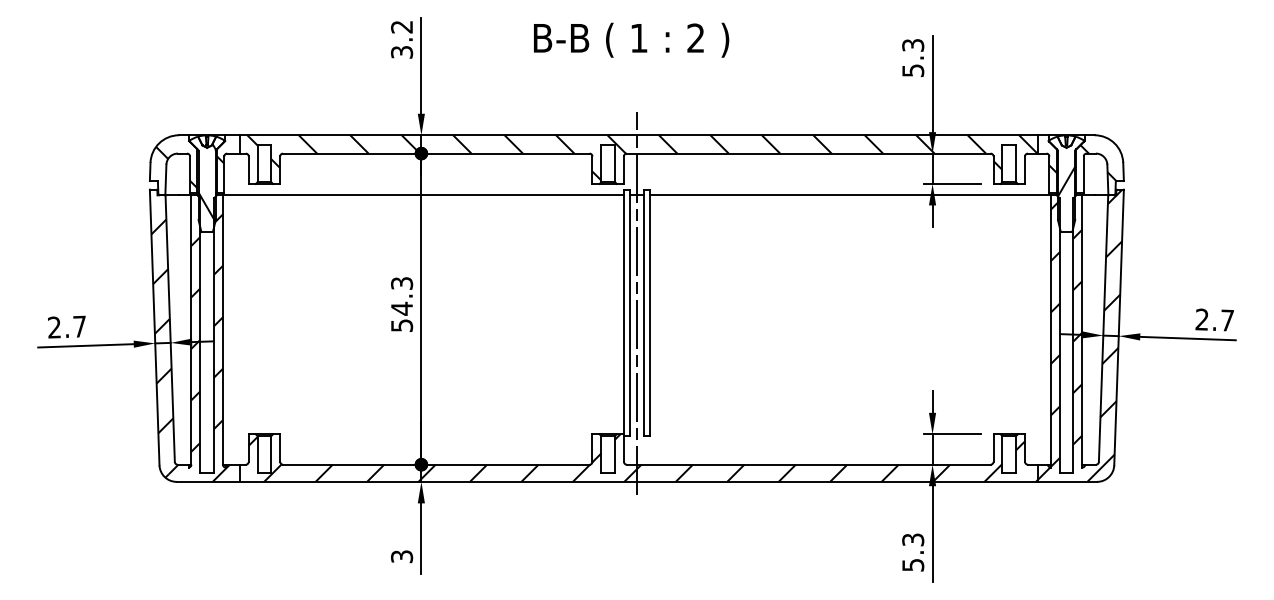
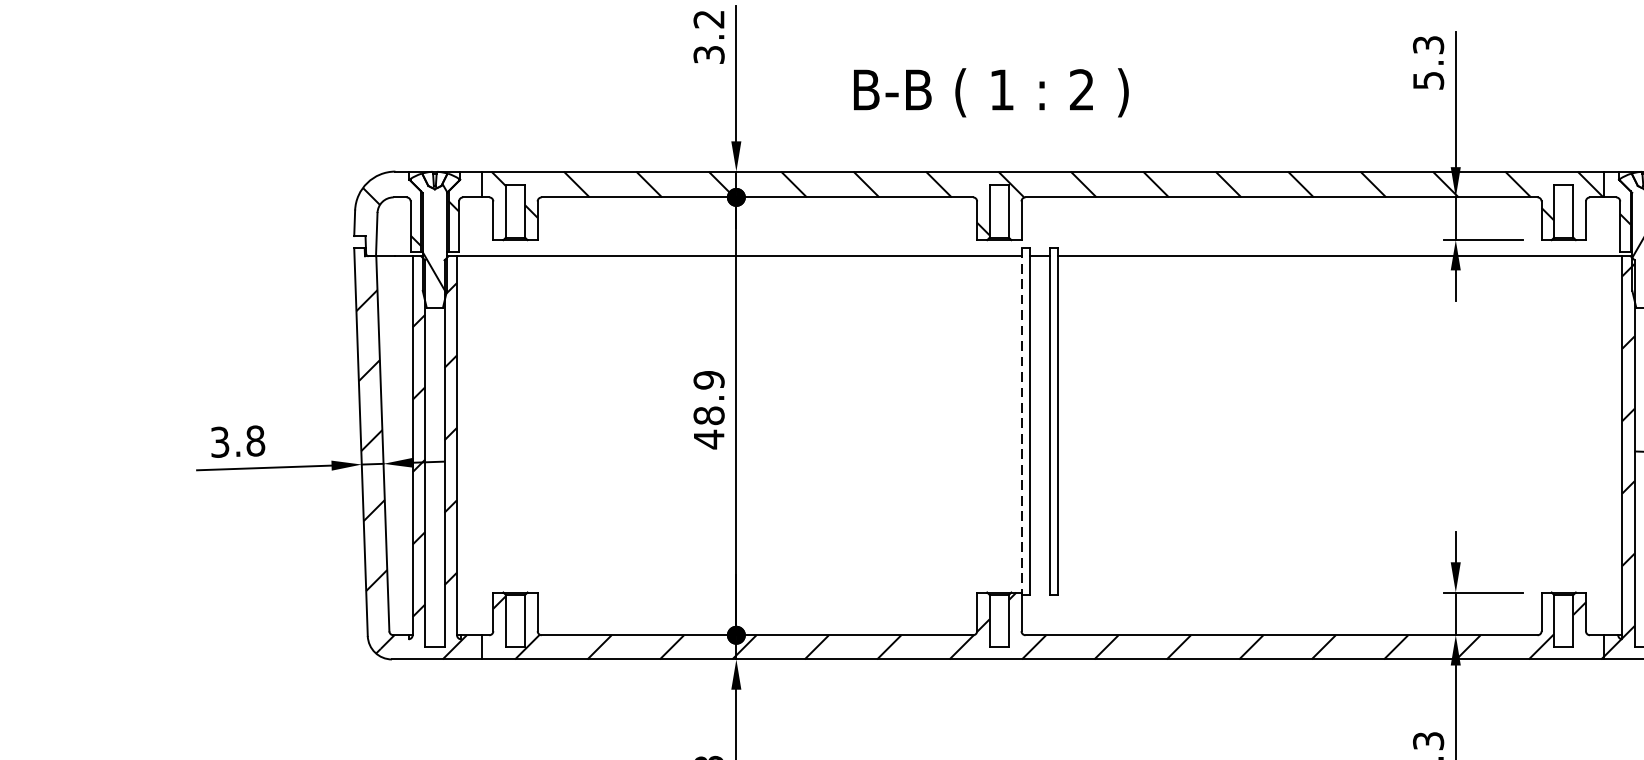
text: (631, 39) -> (991, 91), moved
line: (636, 303) -> (1039, 408), removed
text: (402, 304) -> (709, 409), 54.3 -> 48.9
line: (623, 312) -> (1020, 421), solid -> dashed
text: (67, 326) -> (238, 440), 2.7 -> 3.8

